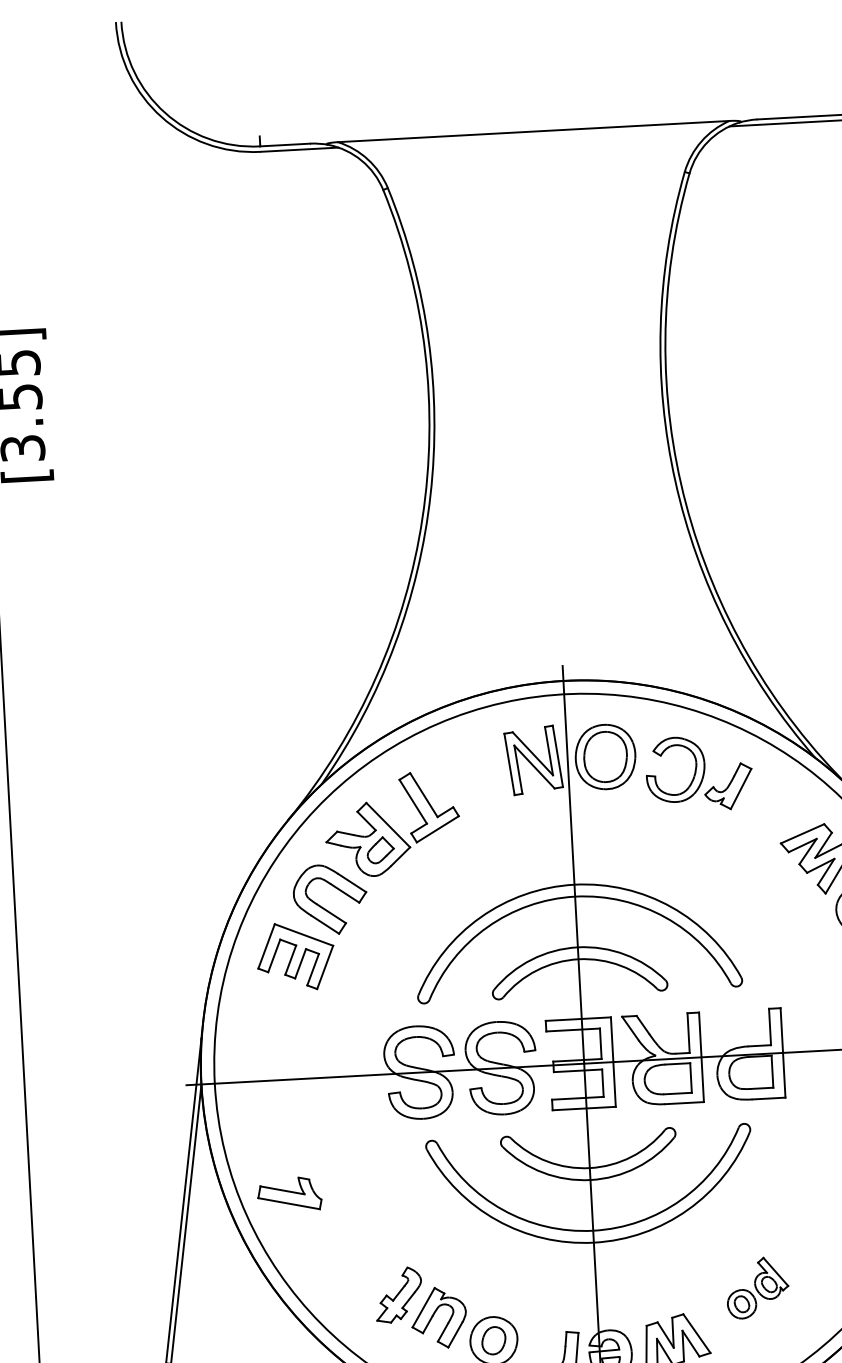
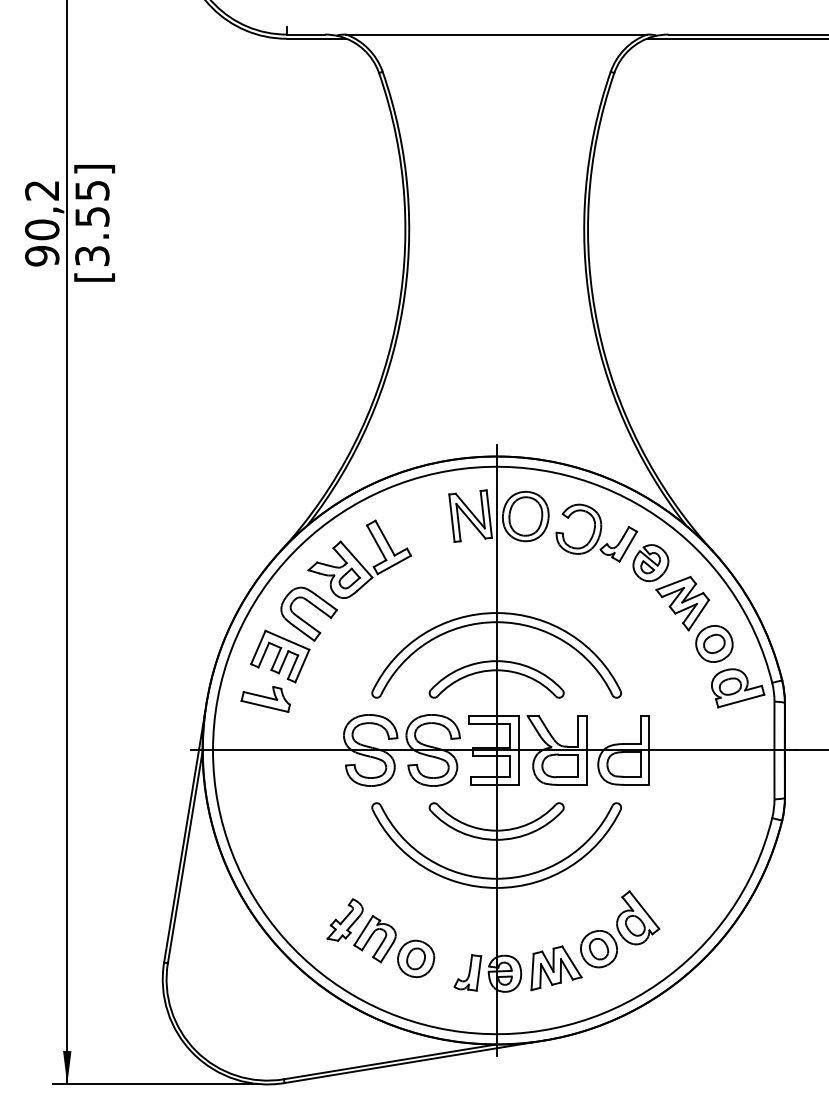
part: (771, 809) -> (650, 563), added
part: (289, 1194) -> (265, 699), moved
part: (757, 1288) -> (620, 929), size x1.67

